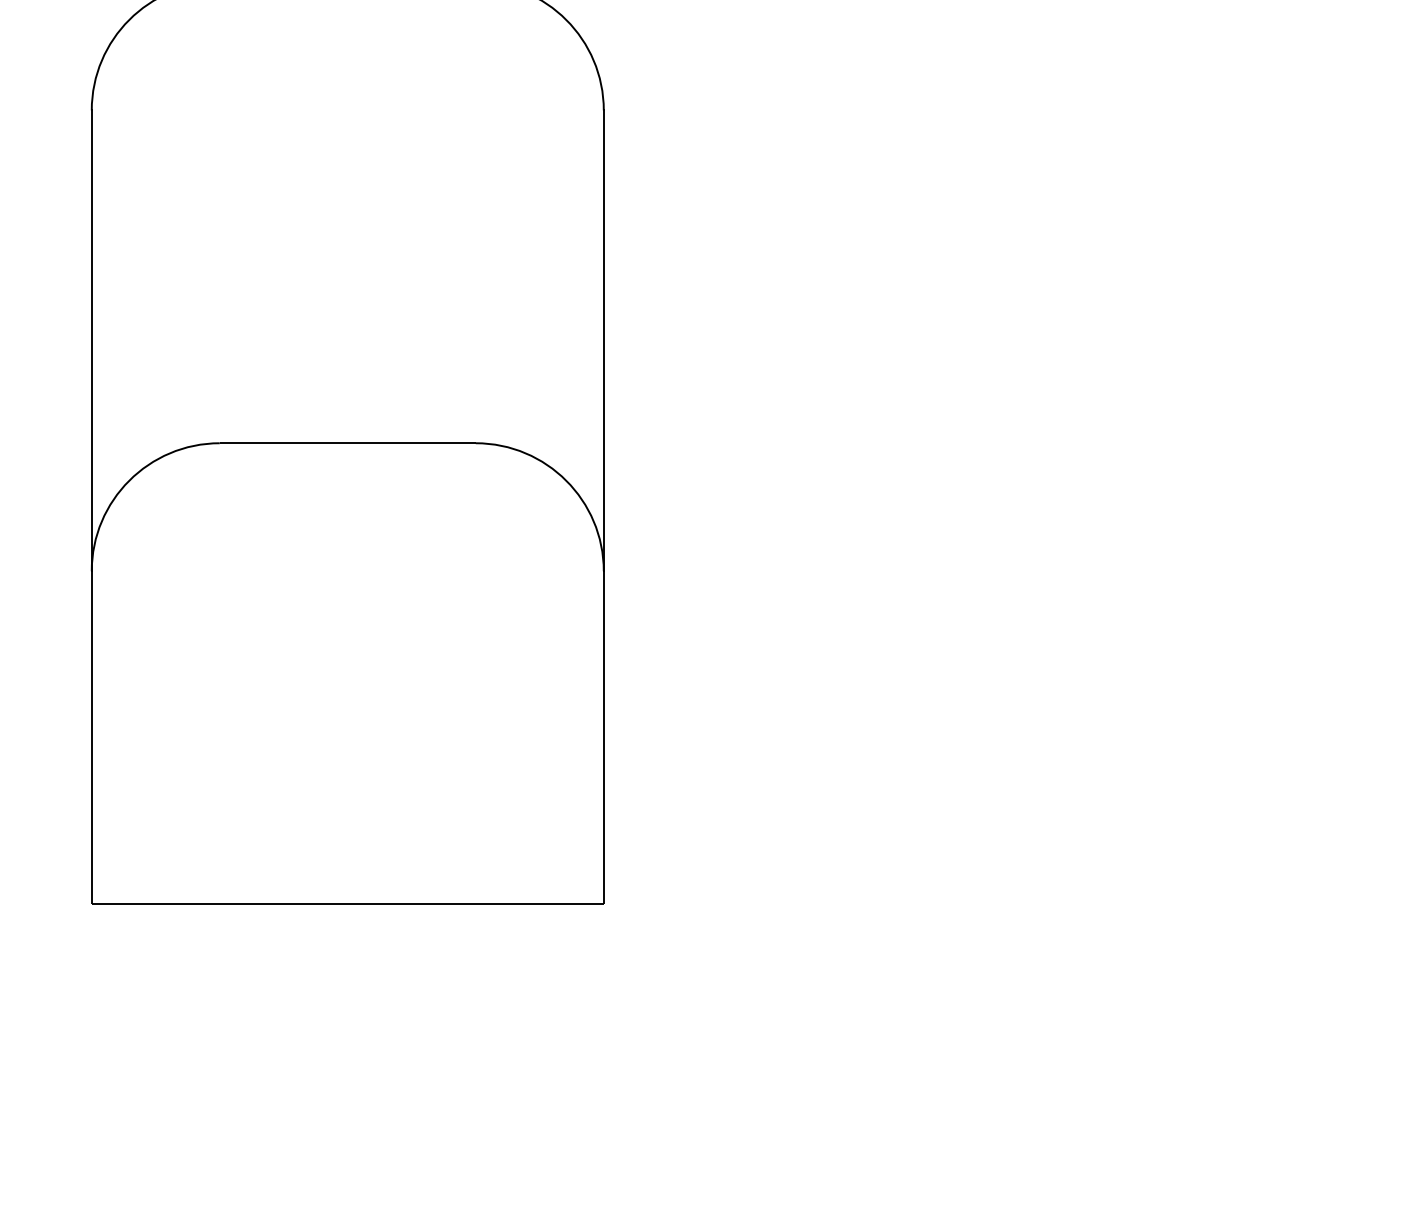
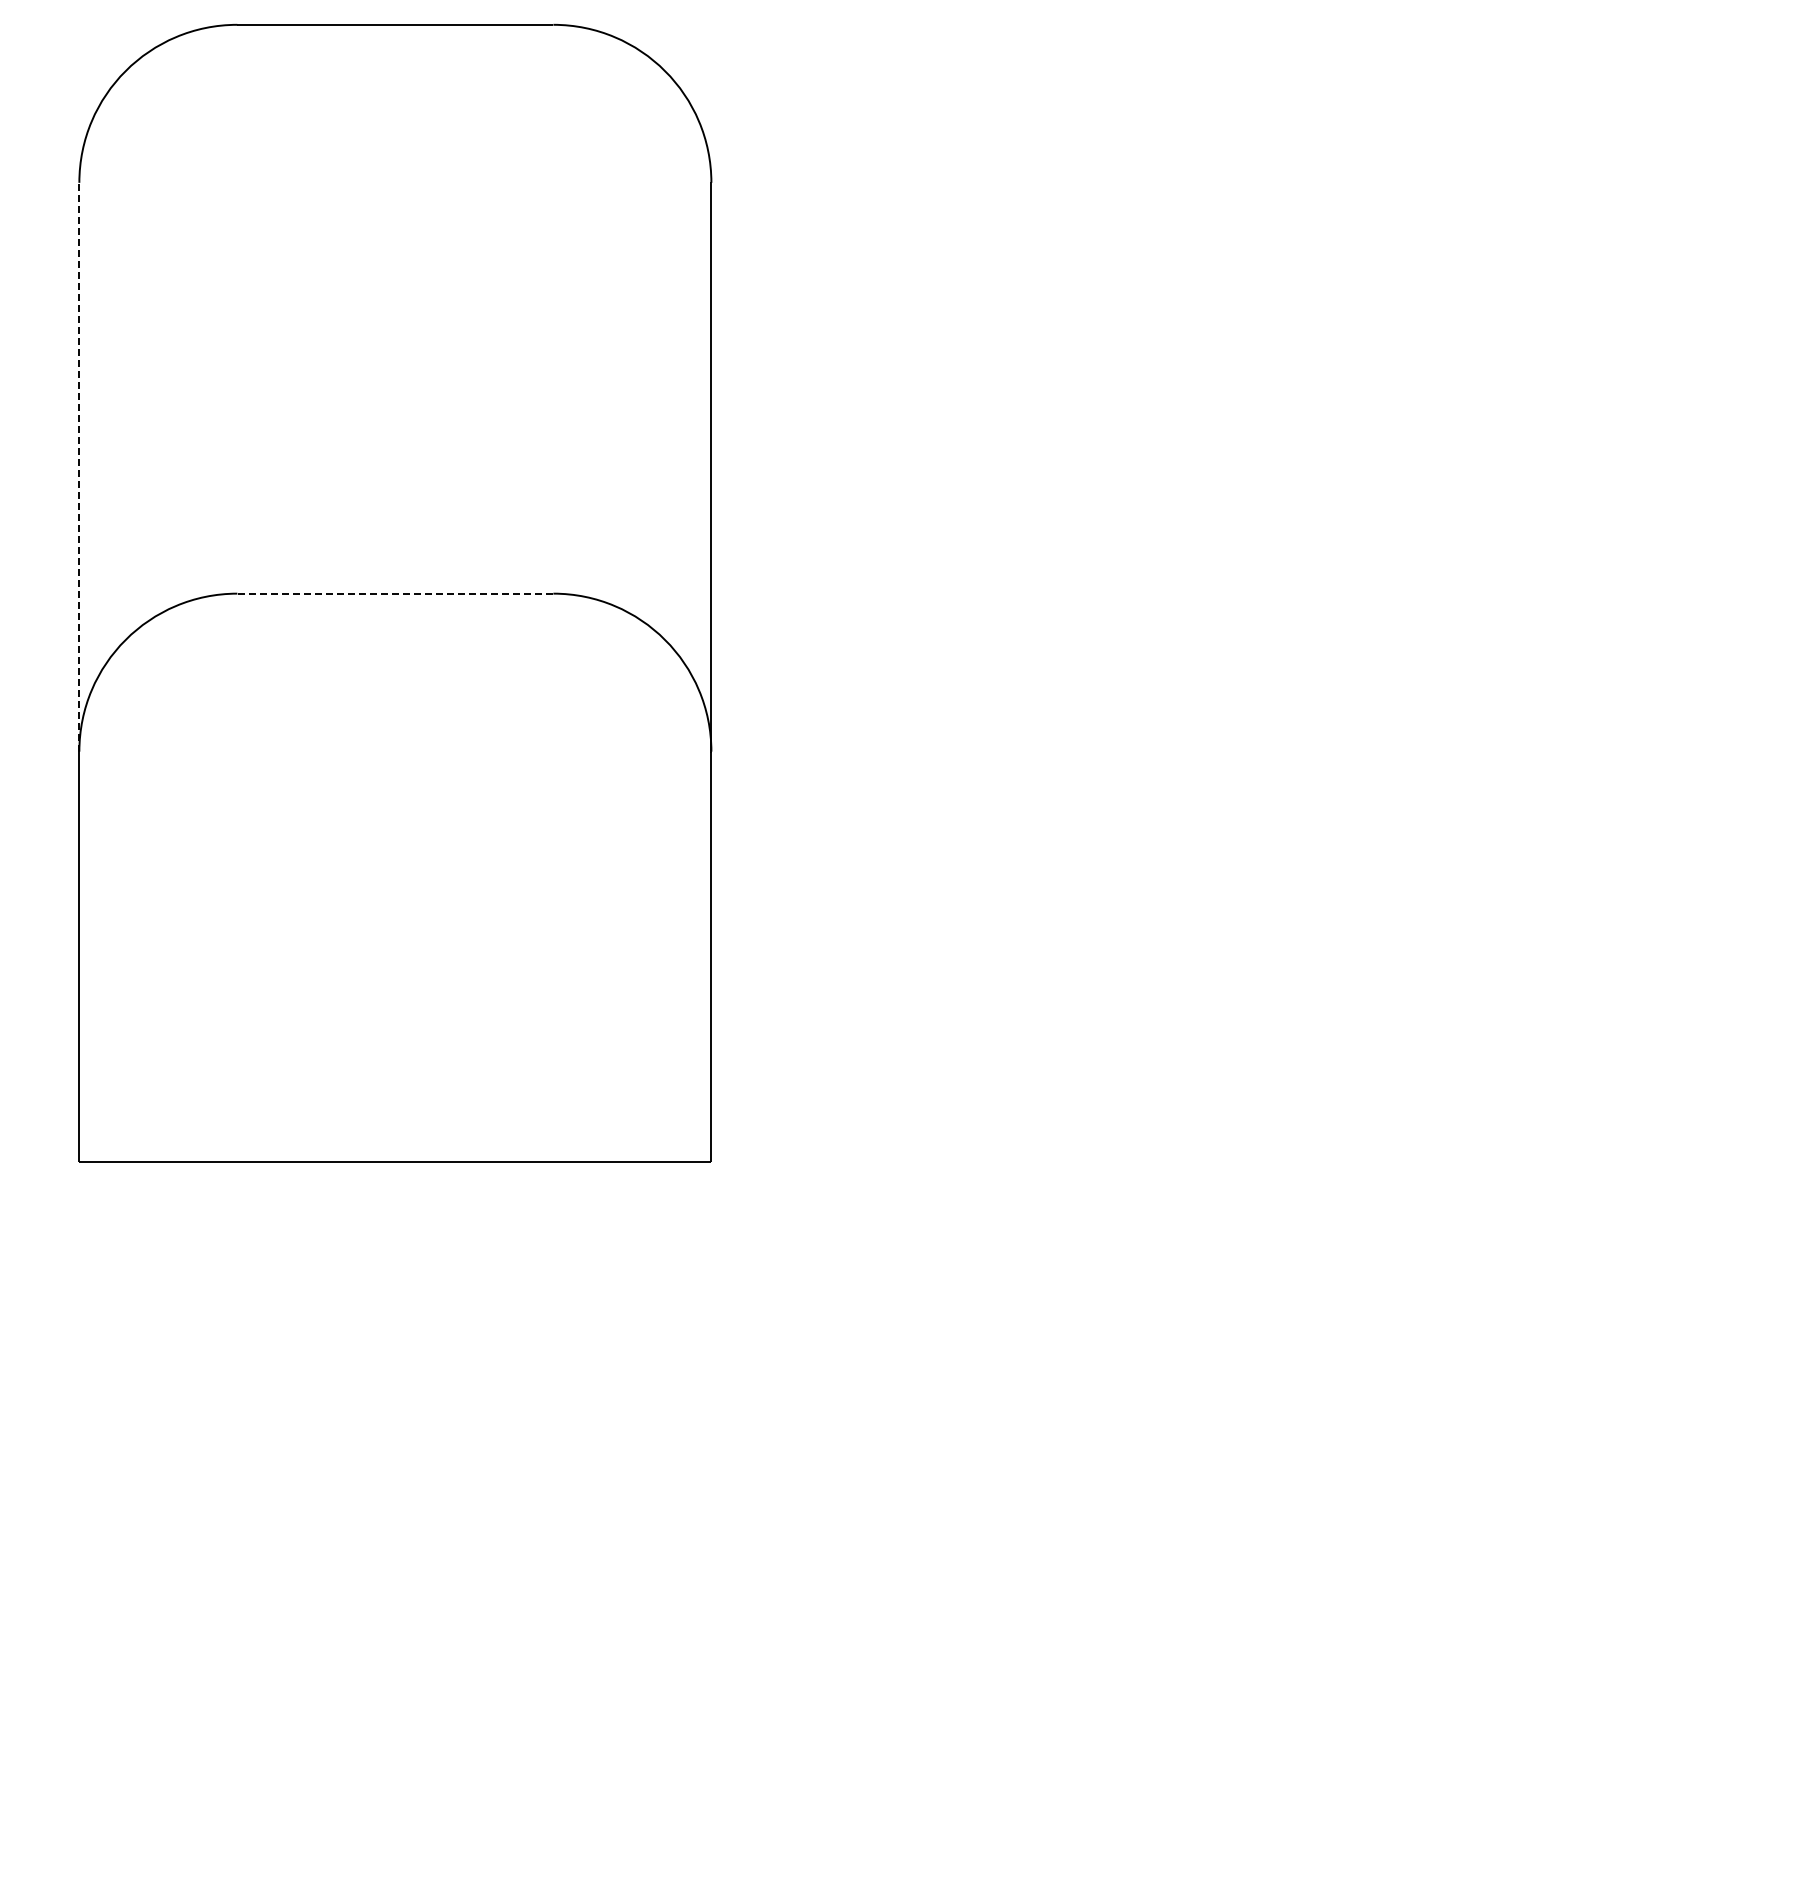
line: (91, 340) -> (79, 466), solid -> dashed
line: (347, 443) -> (394, 593), solid -> dashed

